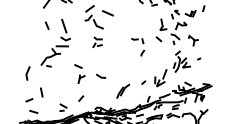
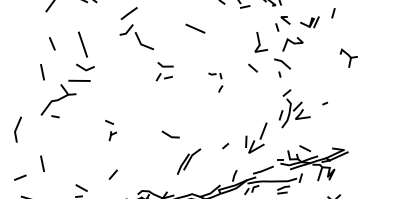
line: (107, 13) -> (194, 29), moved
part: (193, 40) -> (349, 57), moved
line: (41, 41) -> (42, 72), added
part: (97, 42) -> (164, 72), moved
part: (138, 47) -> (216, 82), size x0.6
part: (79, 73) -> (110, 129), size x0.6
line: (100, 75) -> (169, 133), moved

